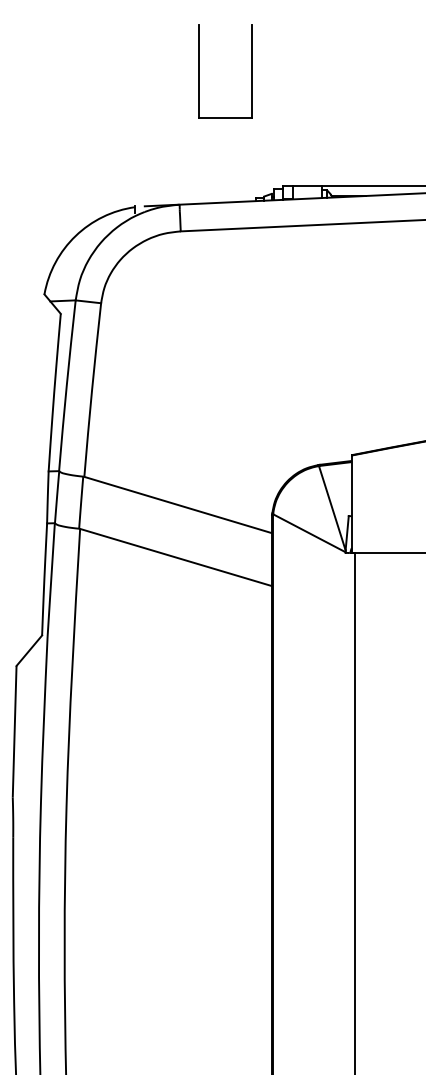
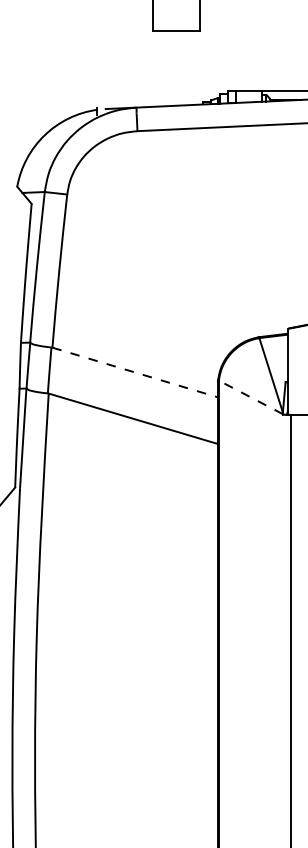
line: (178, 505) -> (135, 372), solid -> dashed
line: (309, 533) -> (251, 397), solid -> dashed

